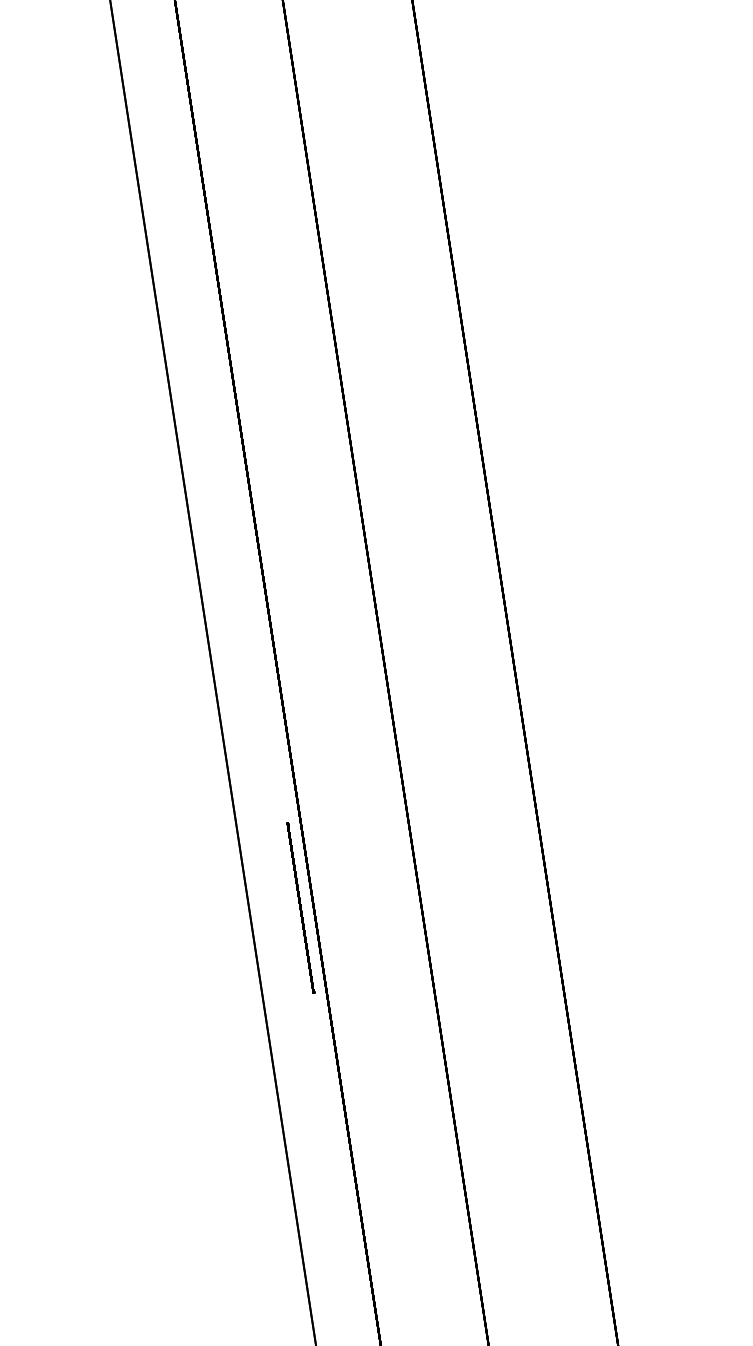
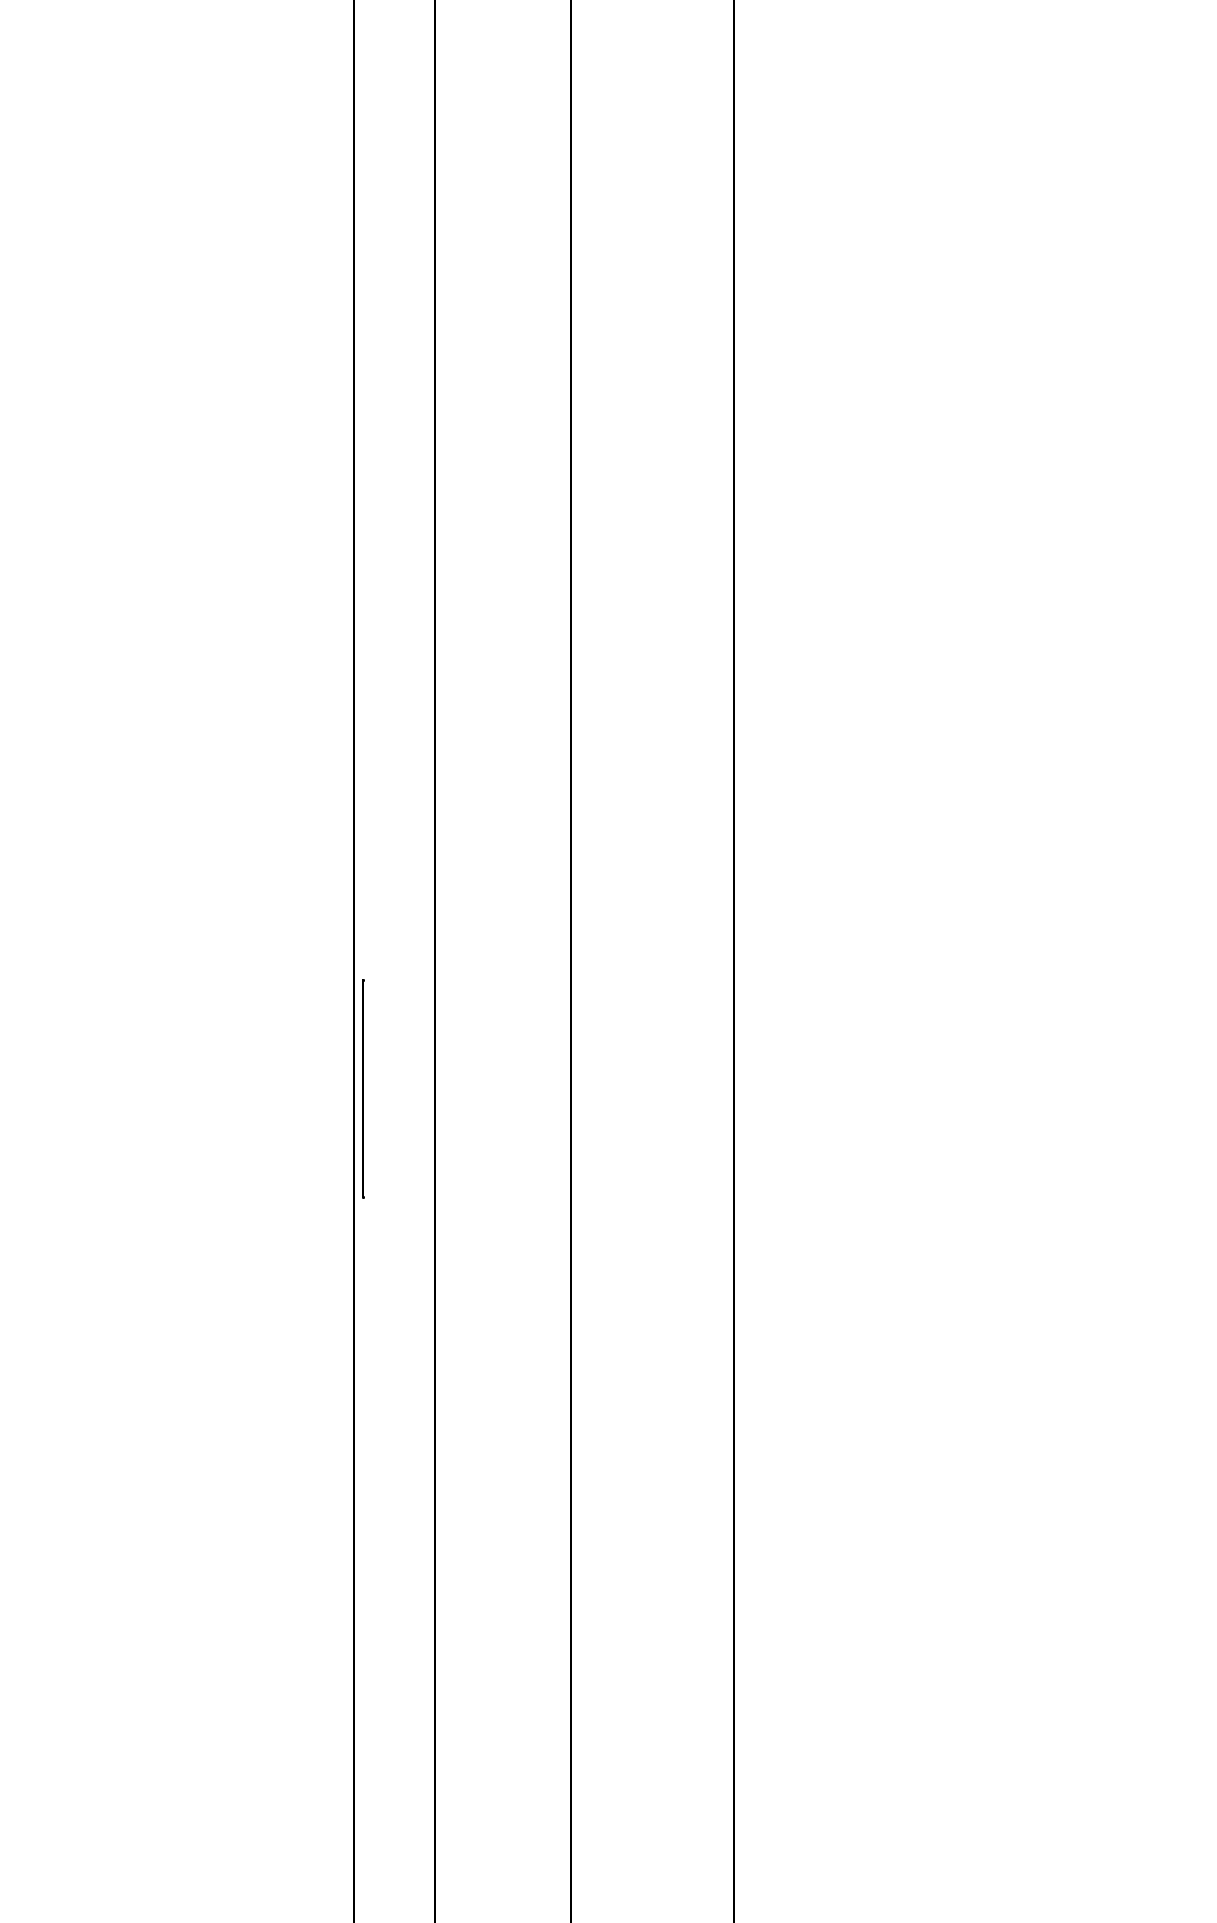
line: (301, 908) -> (363, 1088), moved

